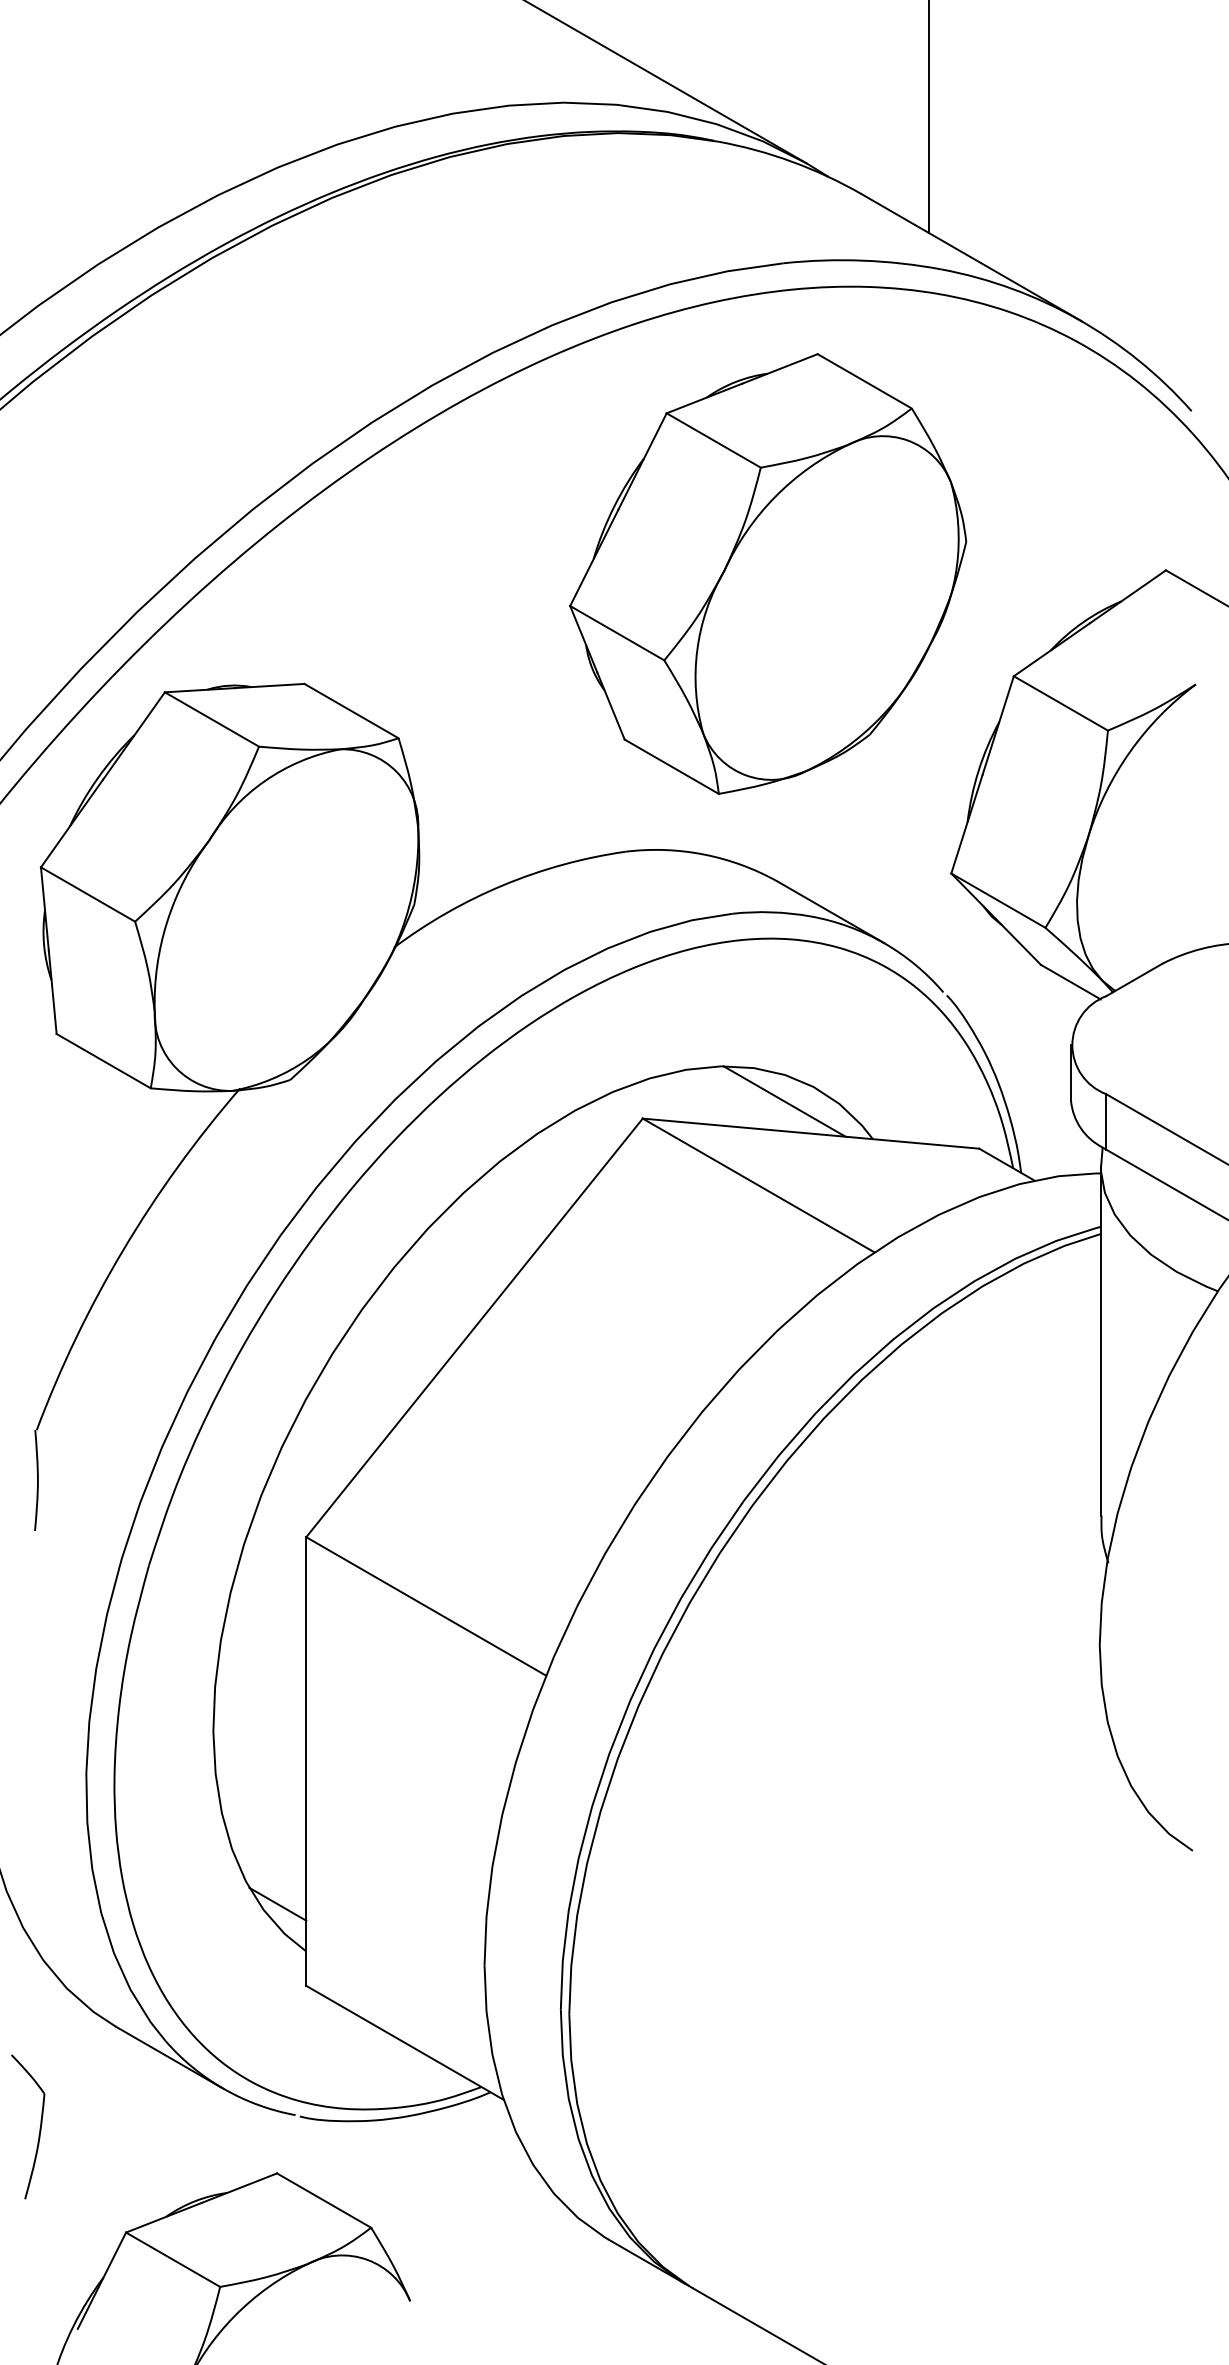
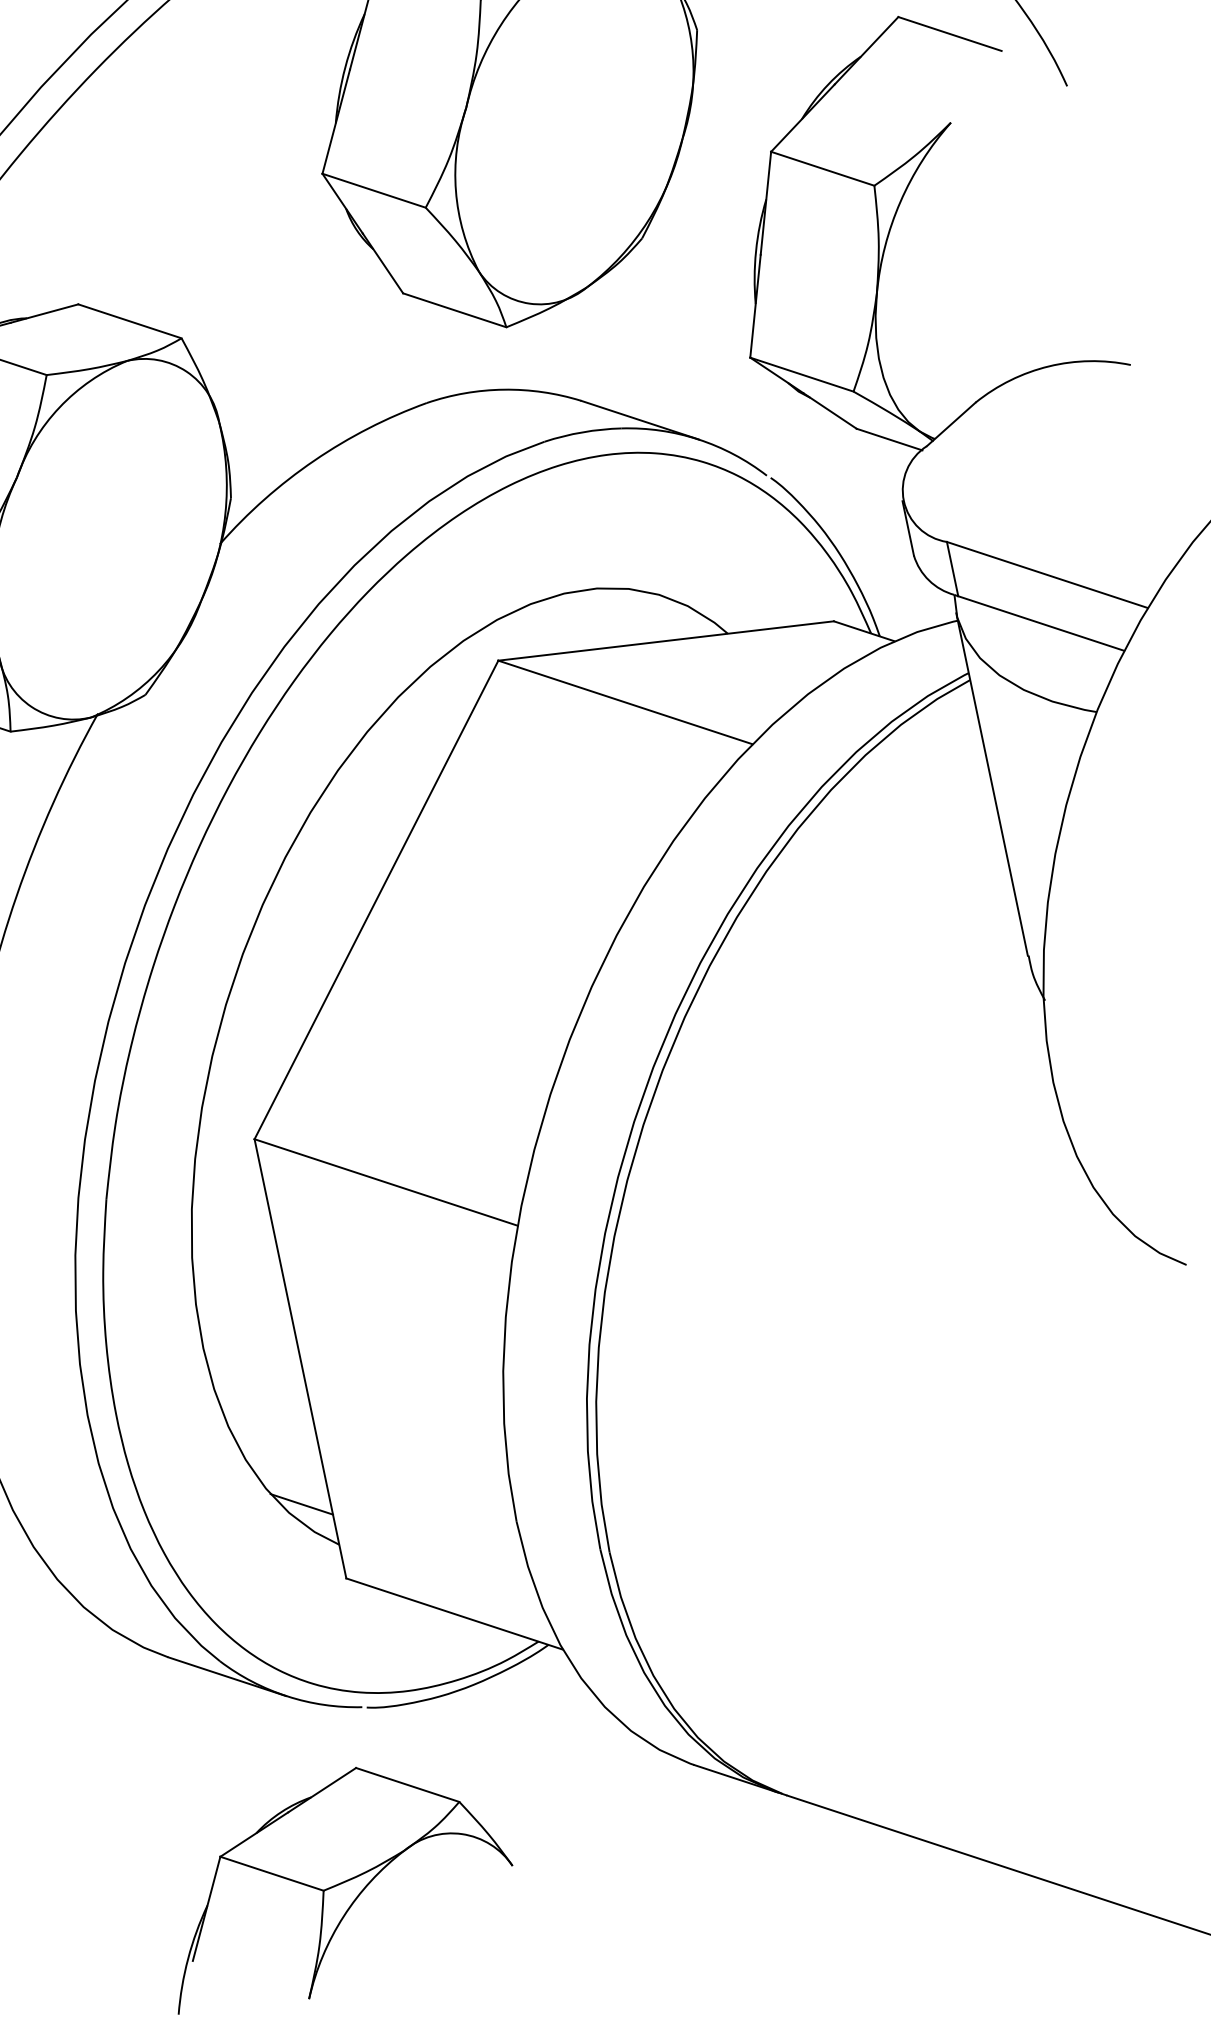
line: (784, 1101) -> (633, 614), removed
part: (39, 2128) -> (114, 1772), removed

